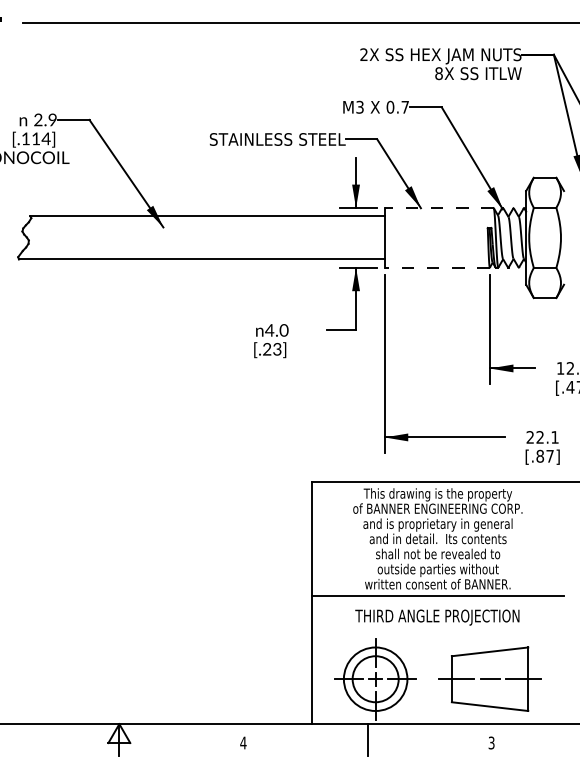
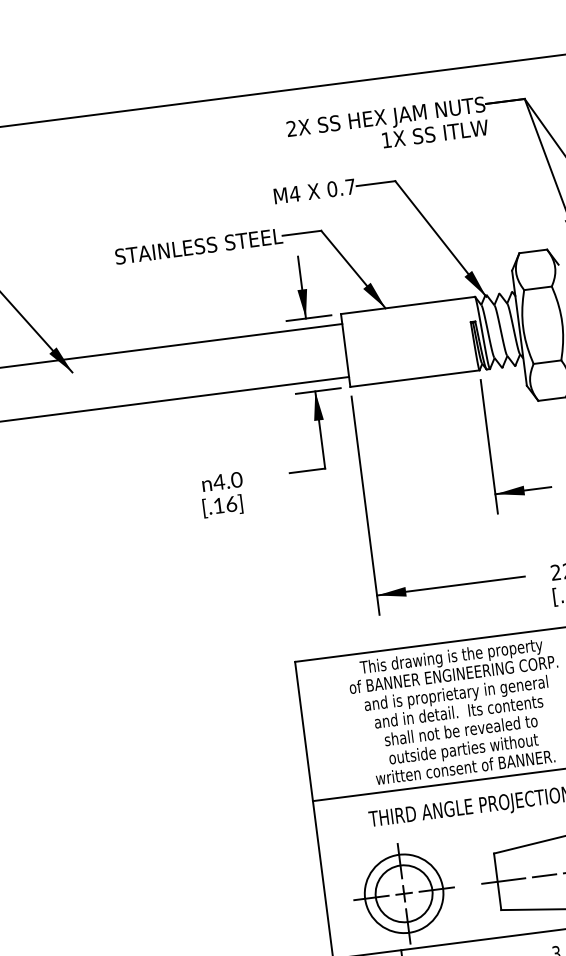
text: (438, 73) -> (385, 140), 8X -> 1X
text: (360, 106) -> (295, 192), M3 -> M4
line: (439, 208) -> (408, 305), dashed -> solid
line: (437, 267) -> (415, 378), dashed -> solid
text: (272, 349) -> (225, 505), [.23] -> [.16]

